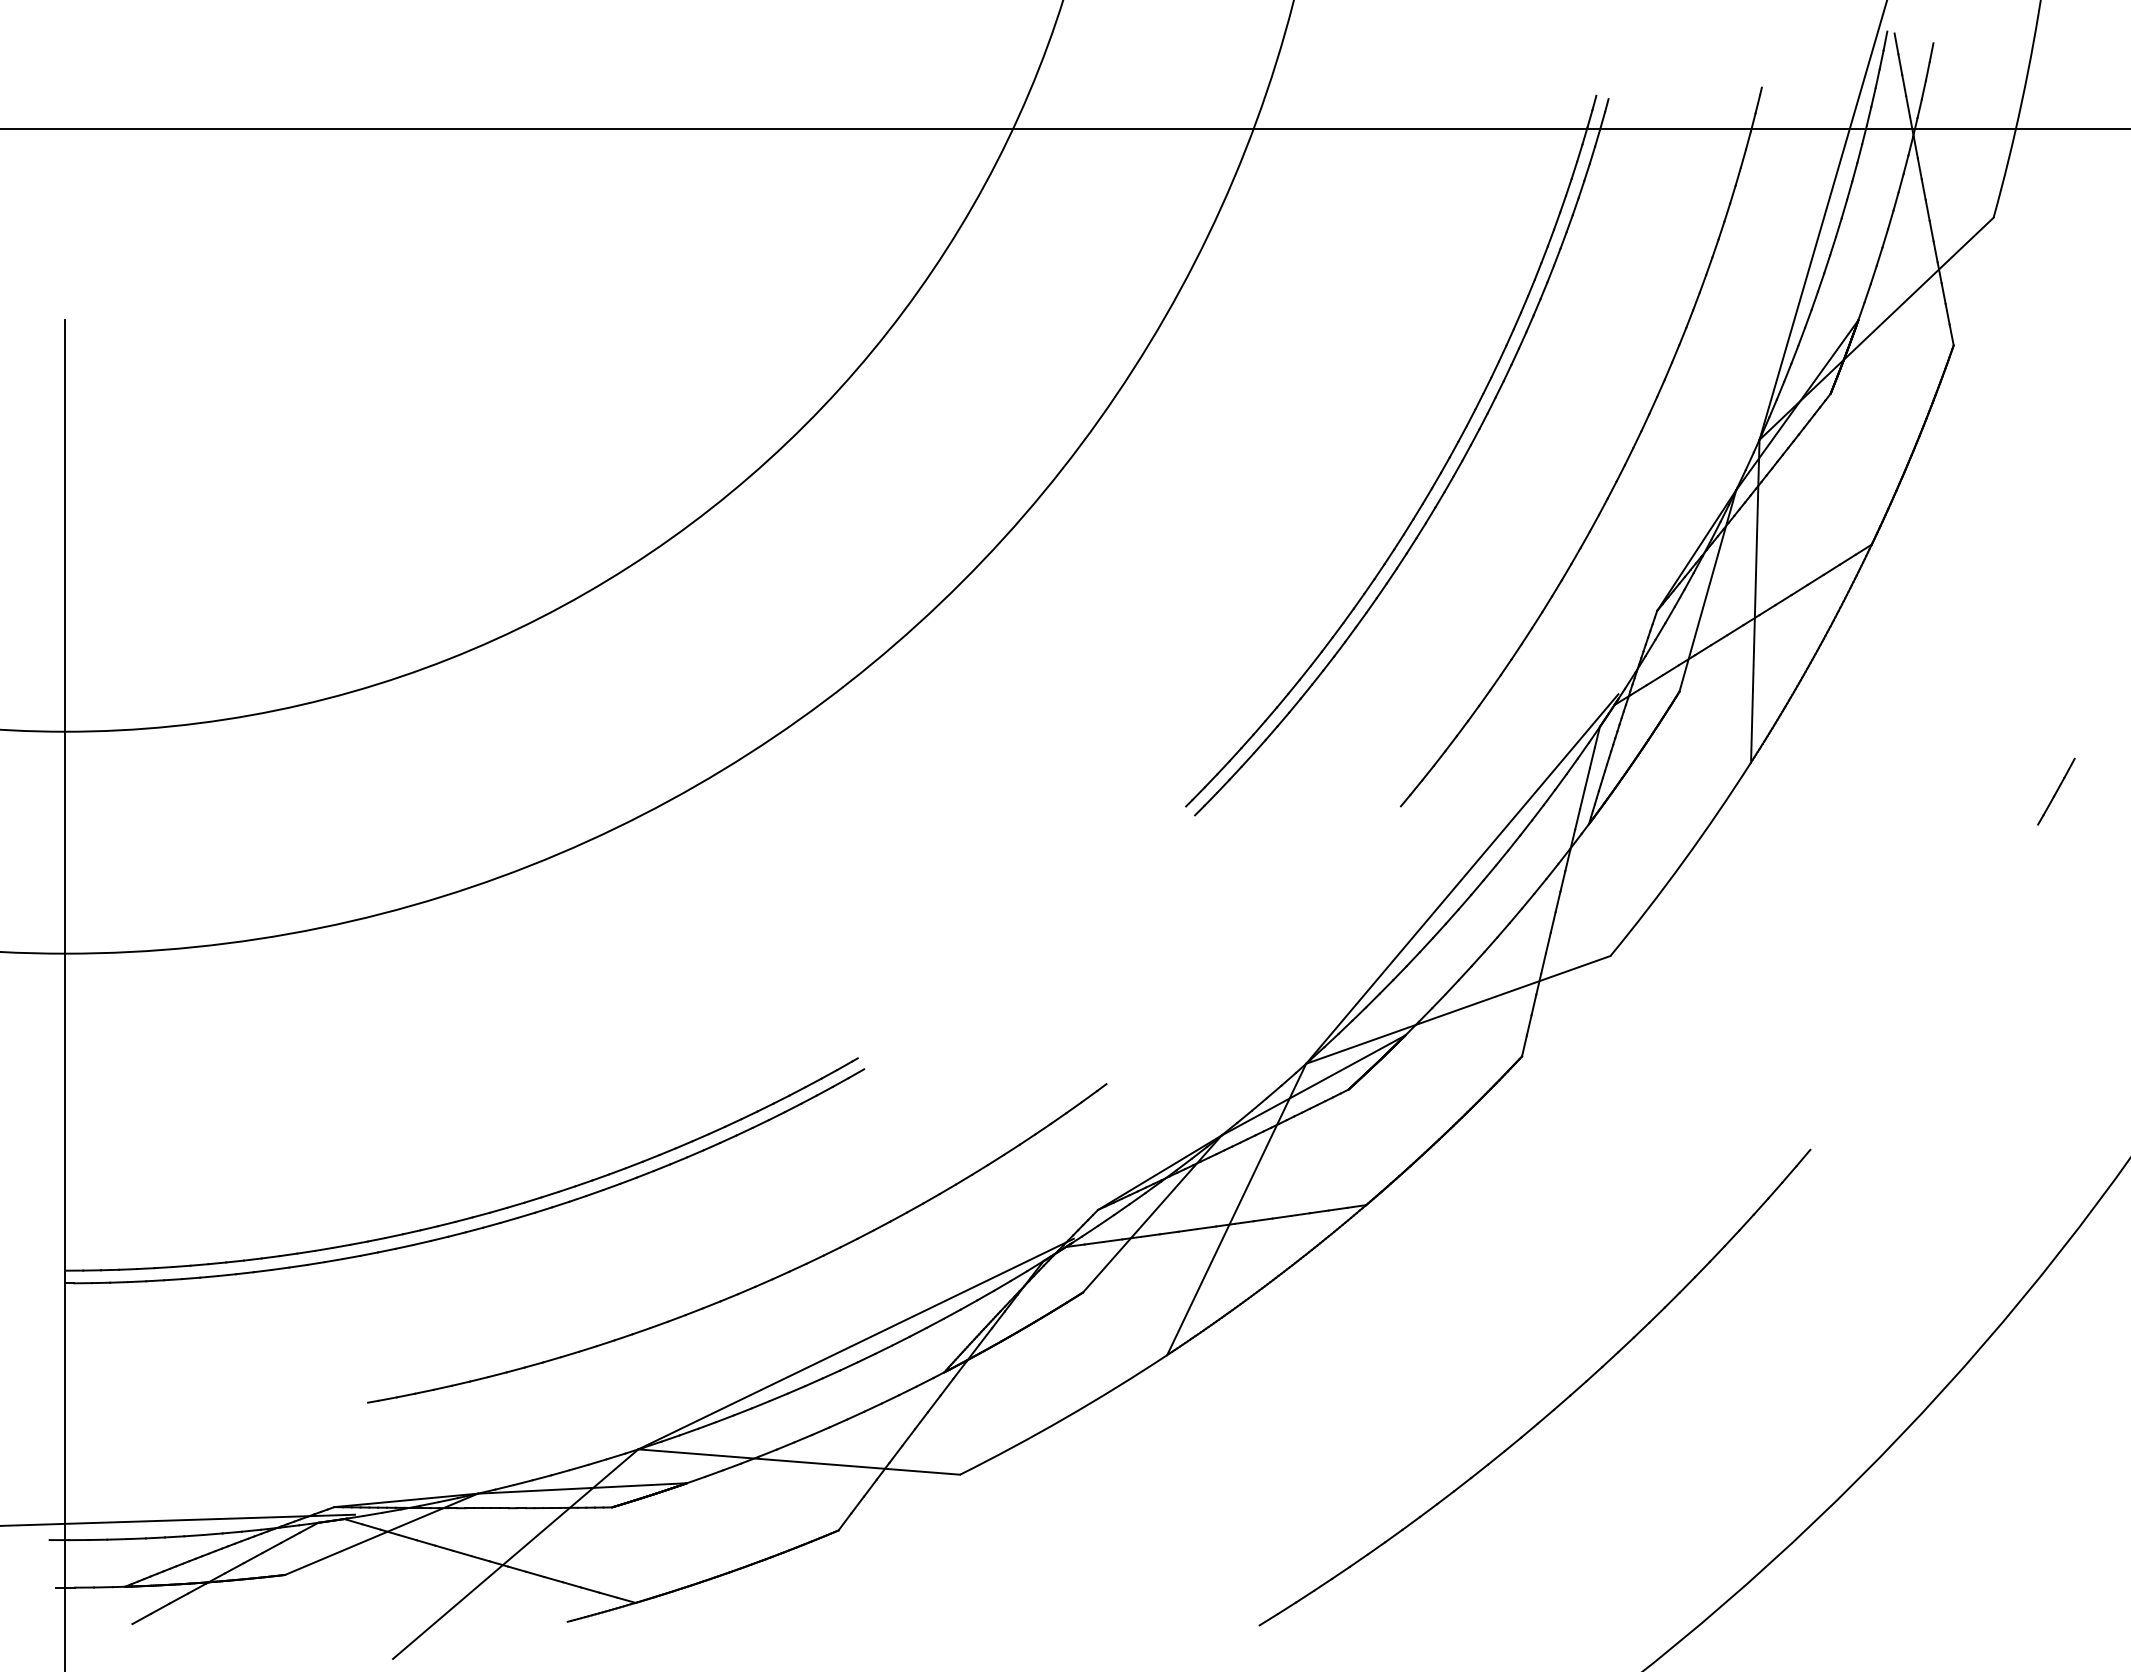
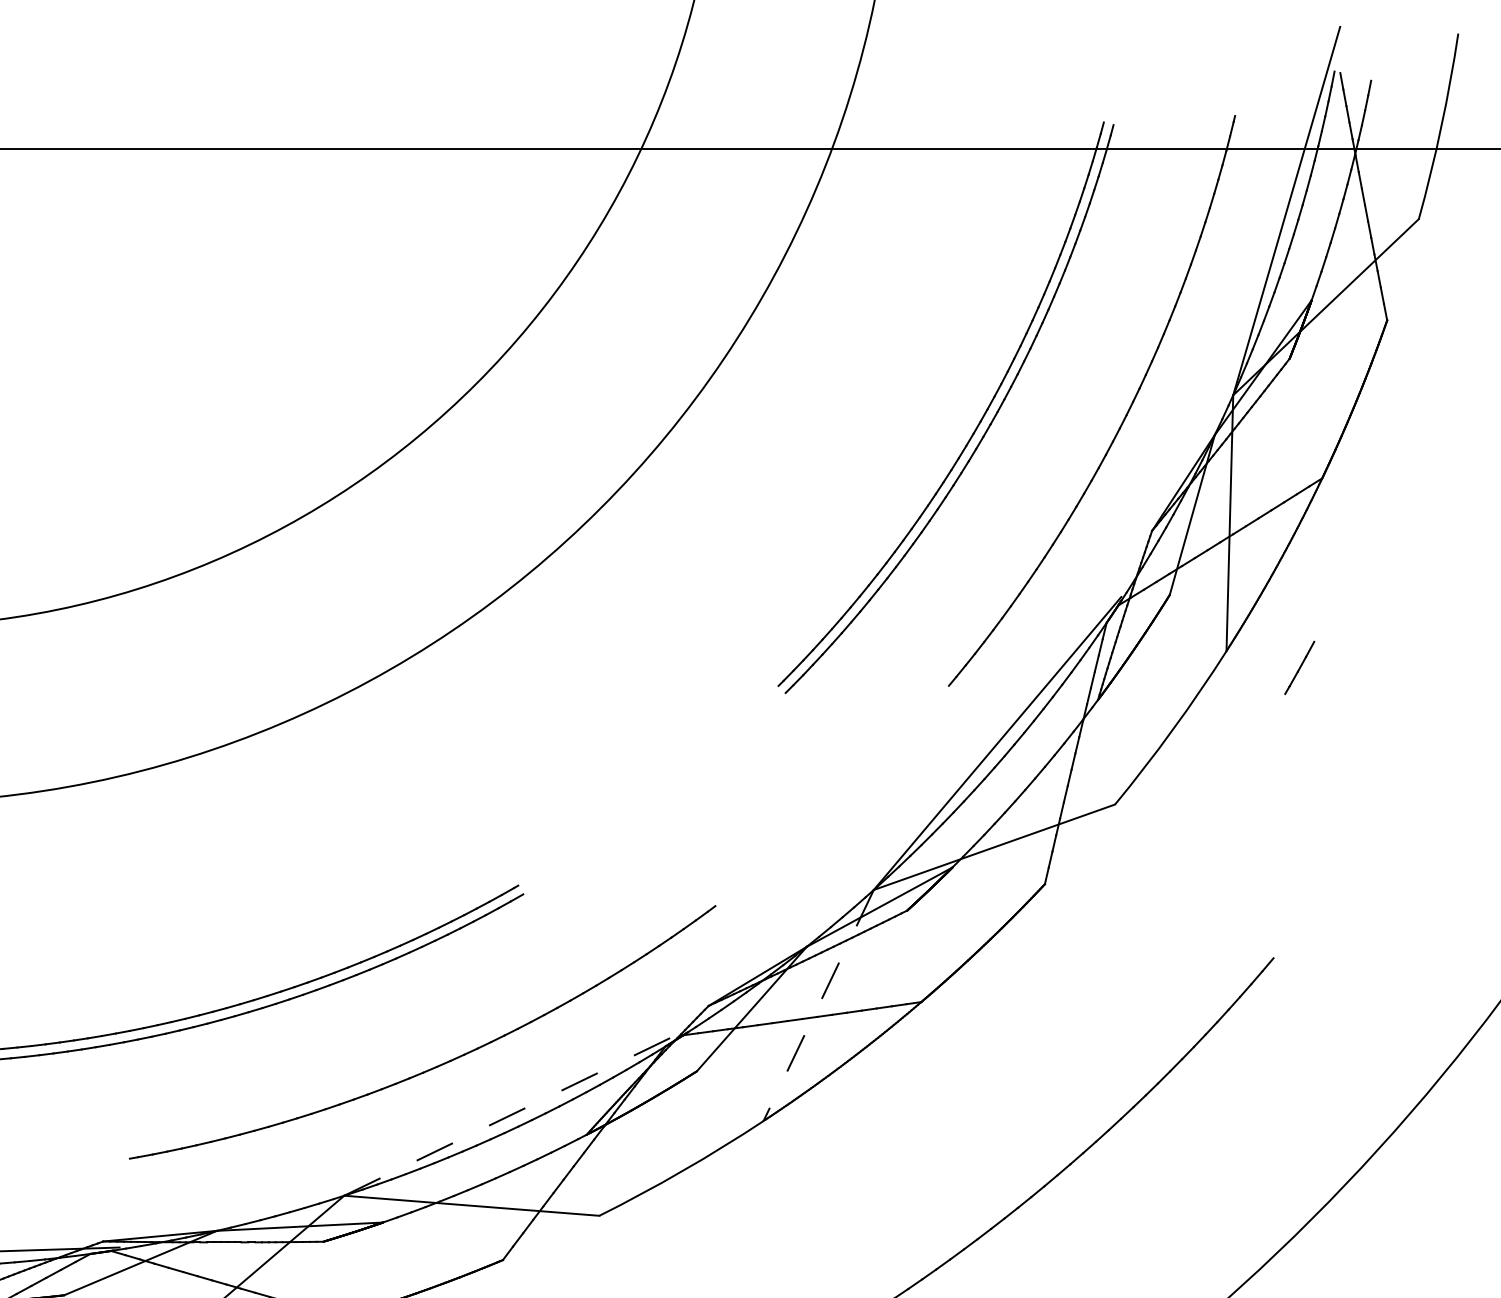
line: (2056, 791) -> (1299, 667), moved
line: (1236, 1209) -> (818, 1005), solid -> dashed
line: (856, 1344) -> (517, 1112), solid -> dashed

